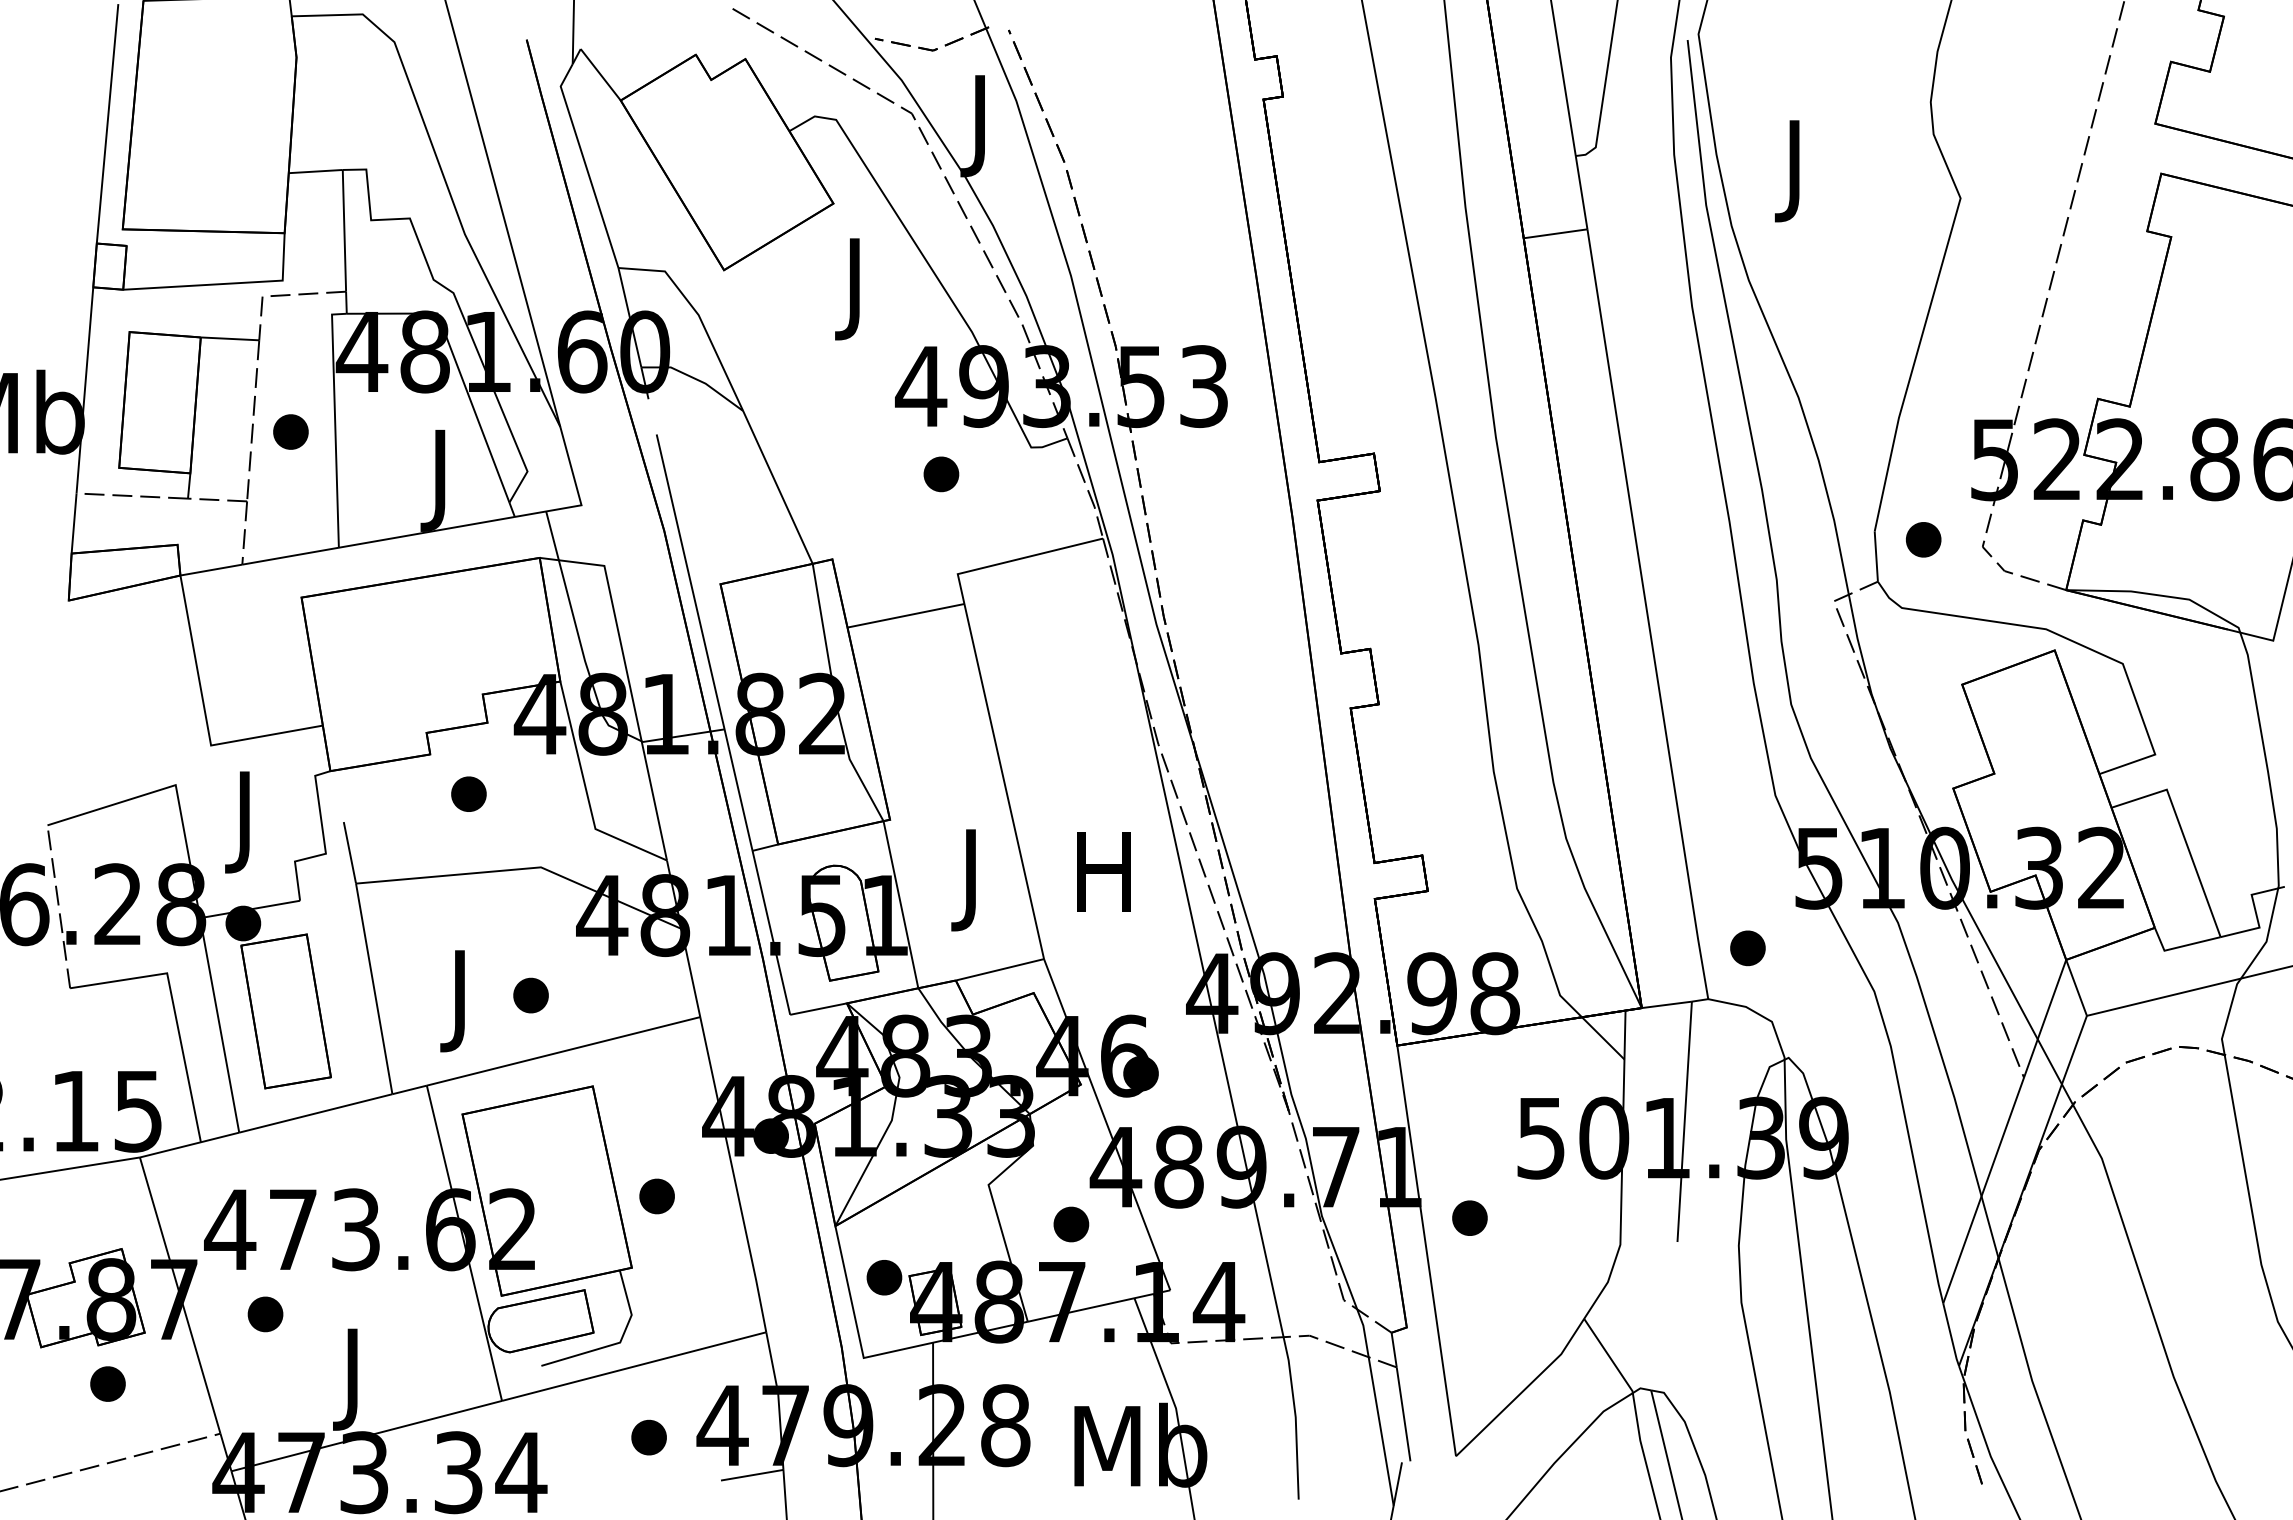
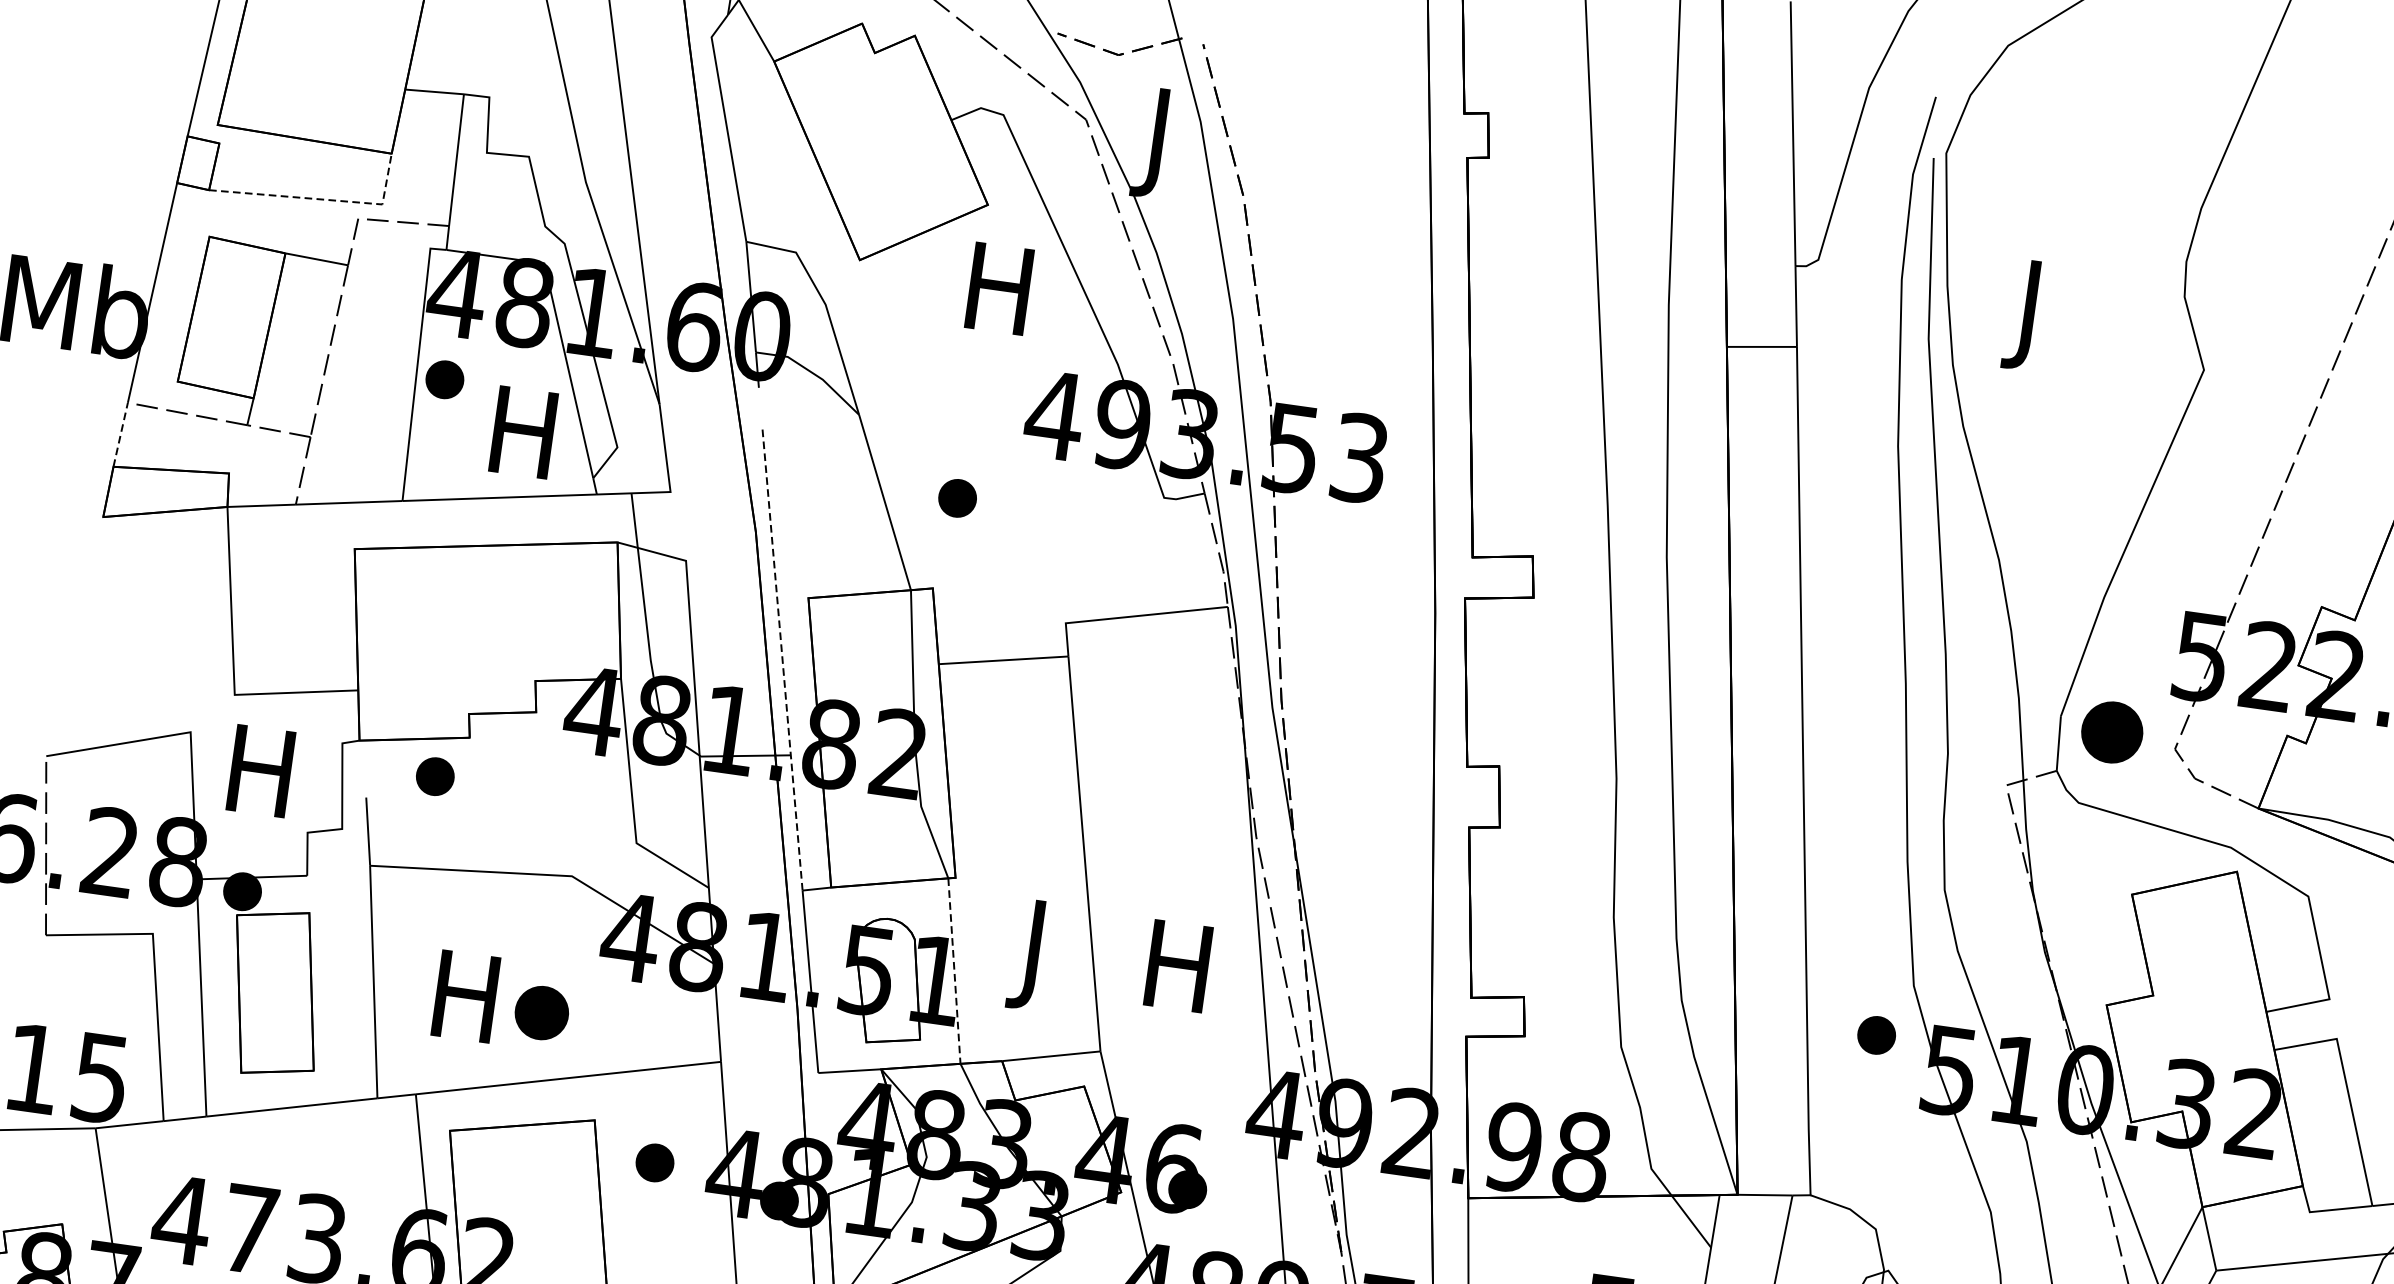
line: (227, 283) -> (322, 199), solid -> dashed
text: (854, 289) -> (997, 300), J -> H
part: (290, 431) -> (444, 379), moved
part: (941, 474) -> (957, 498), moved
text: (440, 480) -> (522, 443), J -> H
line: (74, 523) -> (121, 434), solid -> dashed
part: (1923, 539) -> (2112, 732), size x1.6
line: (704, 642) -> (782, 658), solid -> dashed
part: (468, 793) -> (434, 775), moved
text: (244, 822) -> (259, 782), J -> H
line: (901, 905) -> (954, 972), solid -> dashed
part: (1747, 948) -> (1876, 1035), moved
part: (530, 995) -> (541, 1012), size x1.4
text: (459, 1001) -> (463, 1008), J -> H
part: (656, 1196) -> (654, 1162), moved

